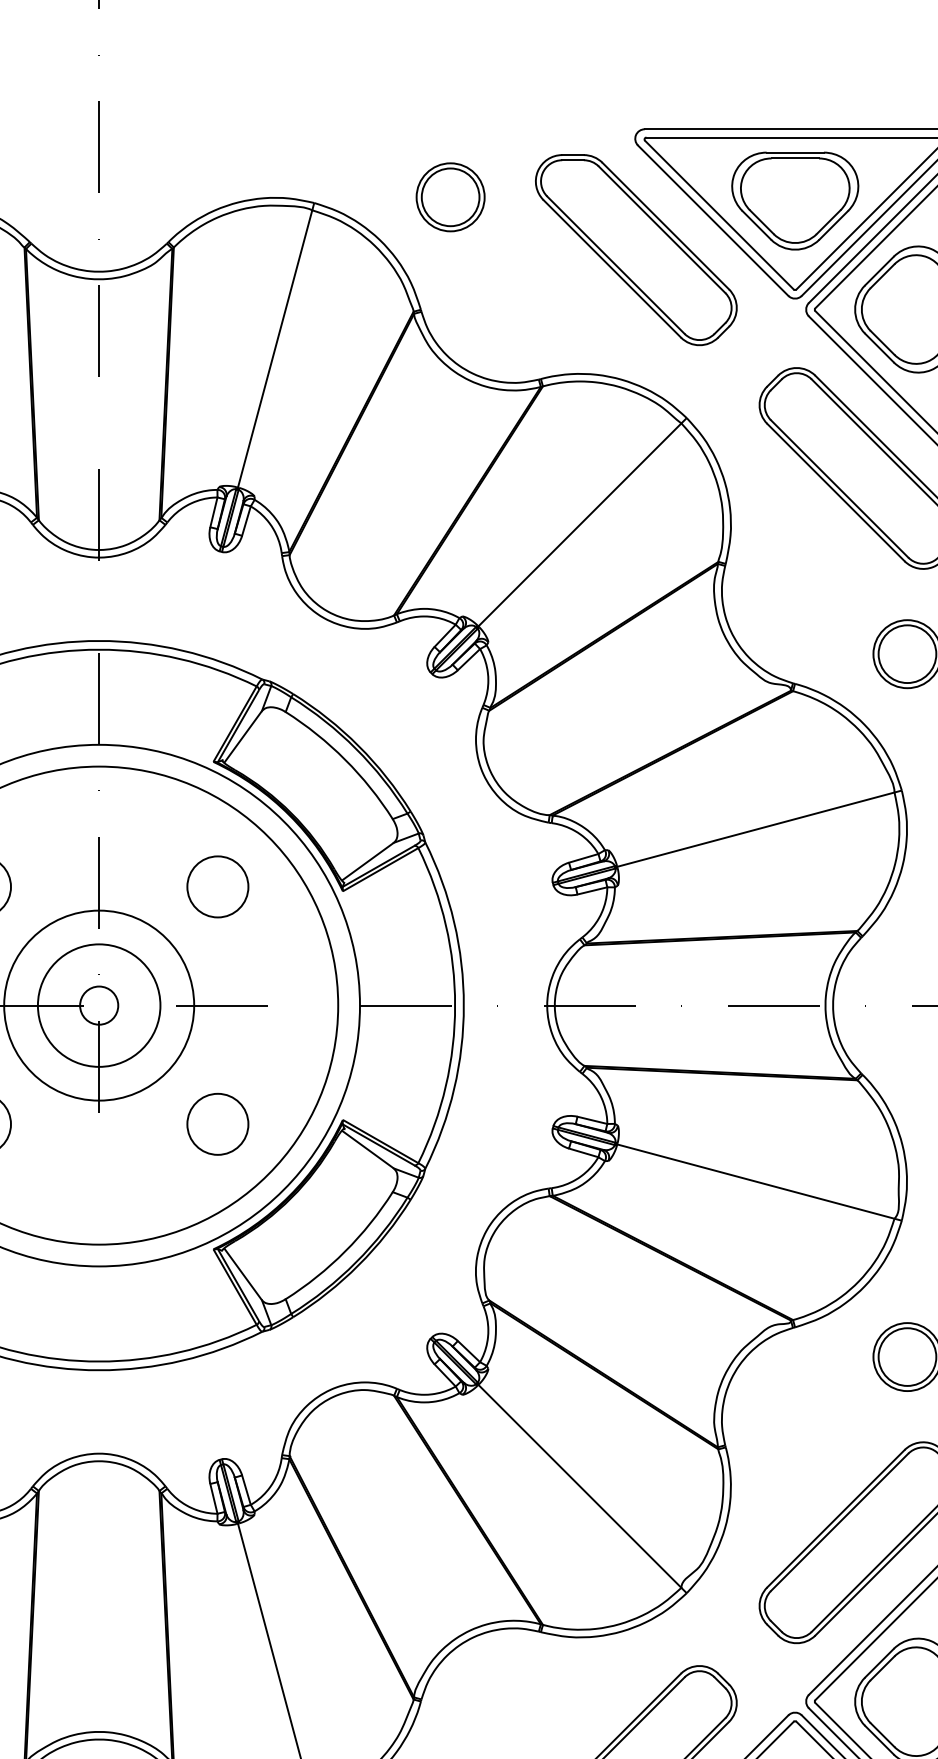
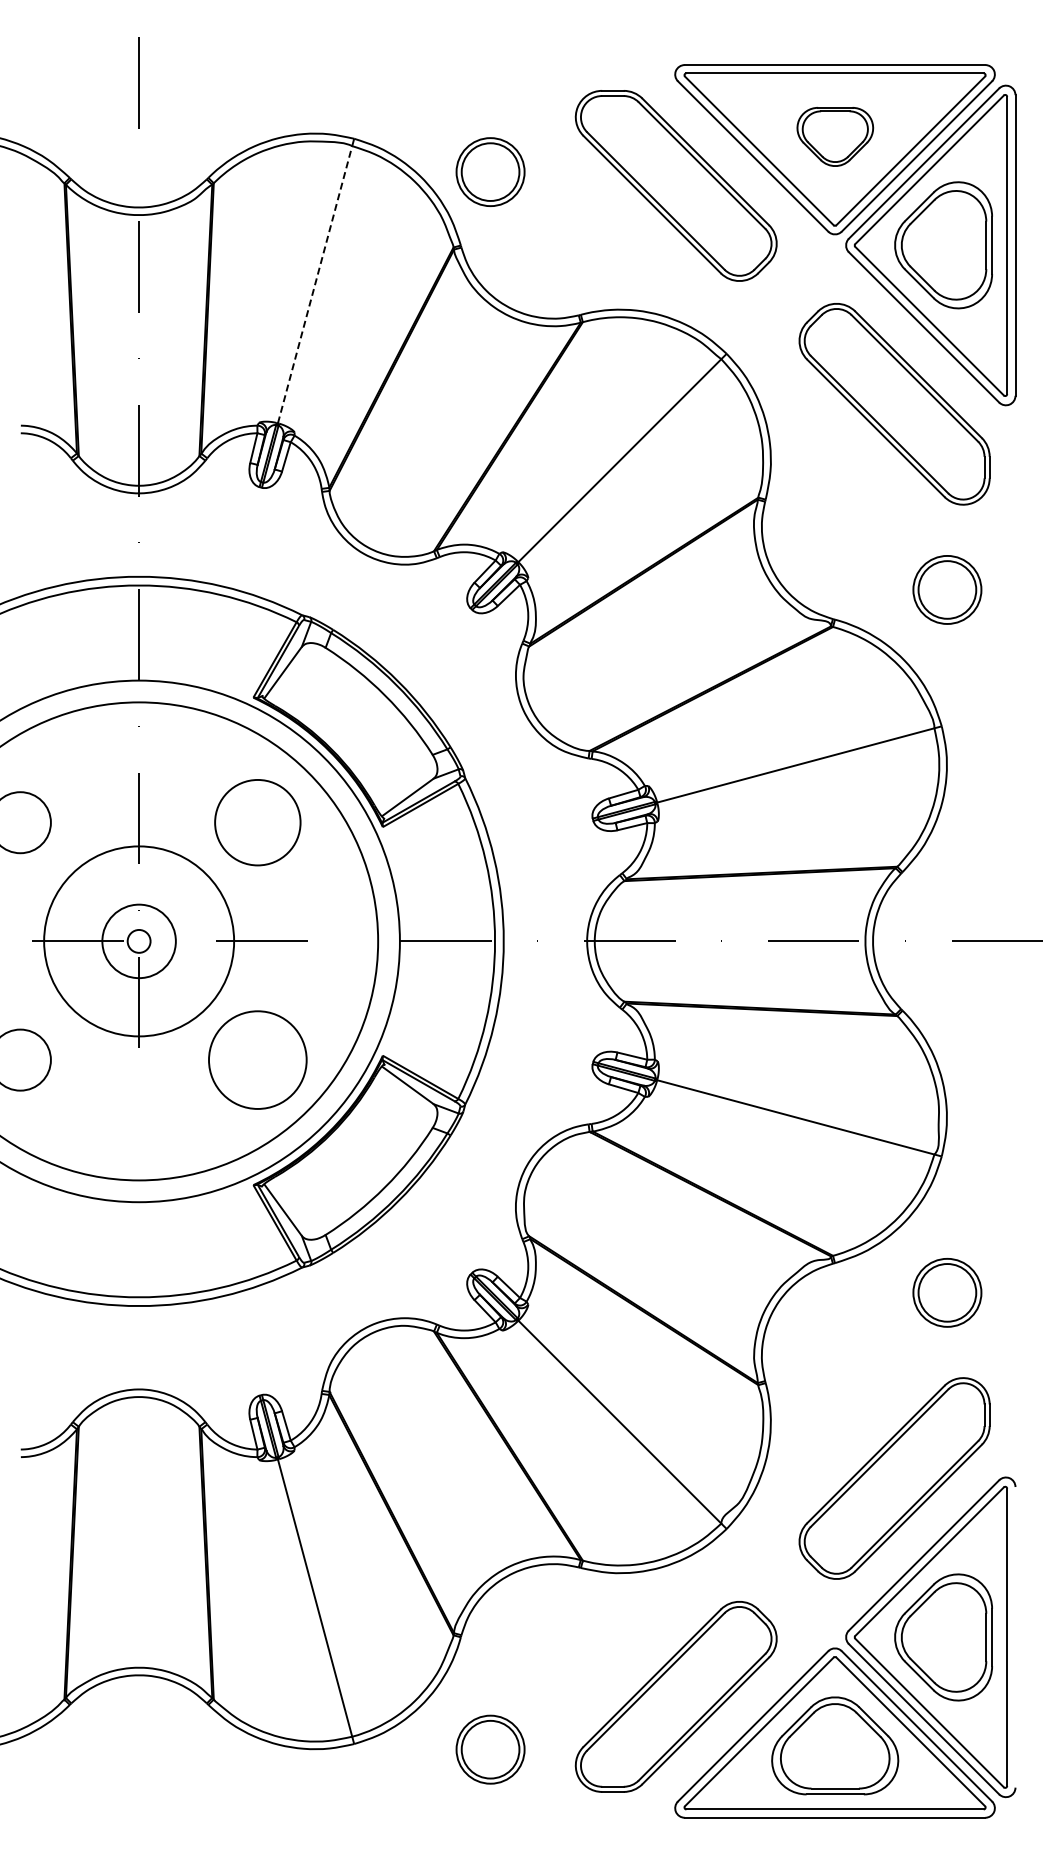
part: (450, 196) -> (490, 171), moved
part: (795, 200) -> (835, 136), size x0.6
line: (275, 348) -> (315, 284), solid -> dashed
circle: (217, 886) -> (257, 822), size x1.4
circle: (98, 1005) -> (138, 941), size x0.6
circle: (99, 1005) -> (139, 941), size x0.6
circle: (217, 1123) -> (257, 1059), size x1.6

